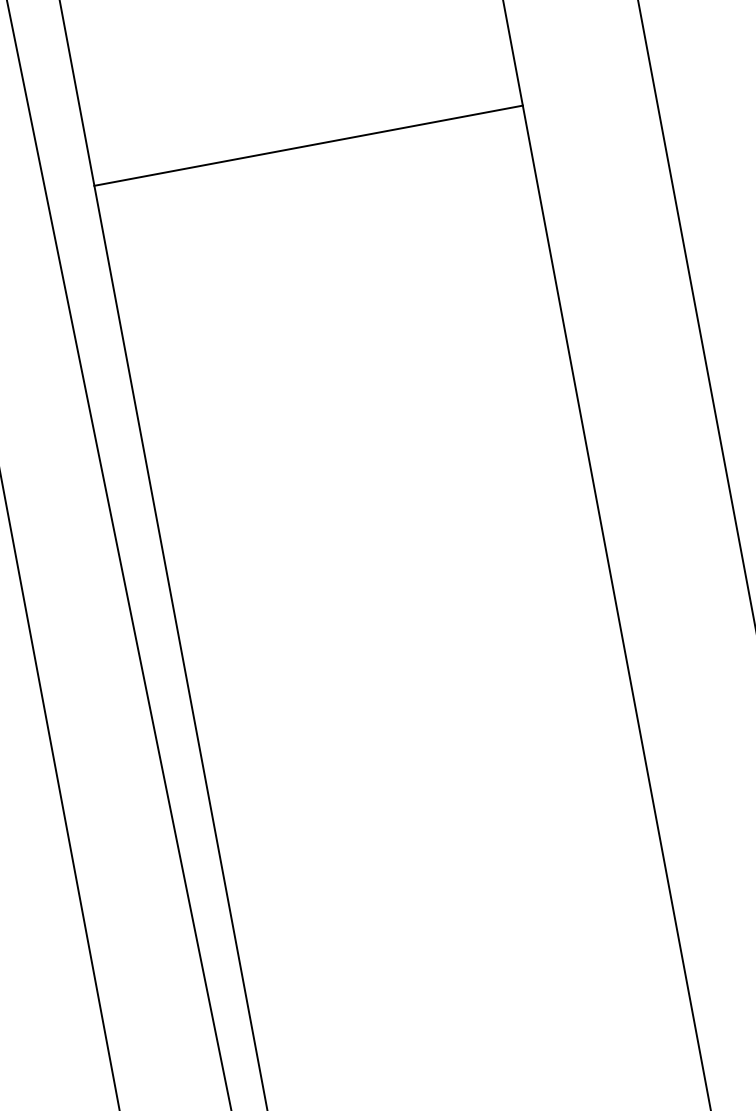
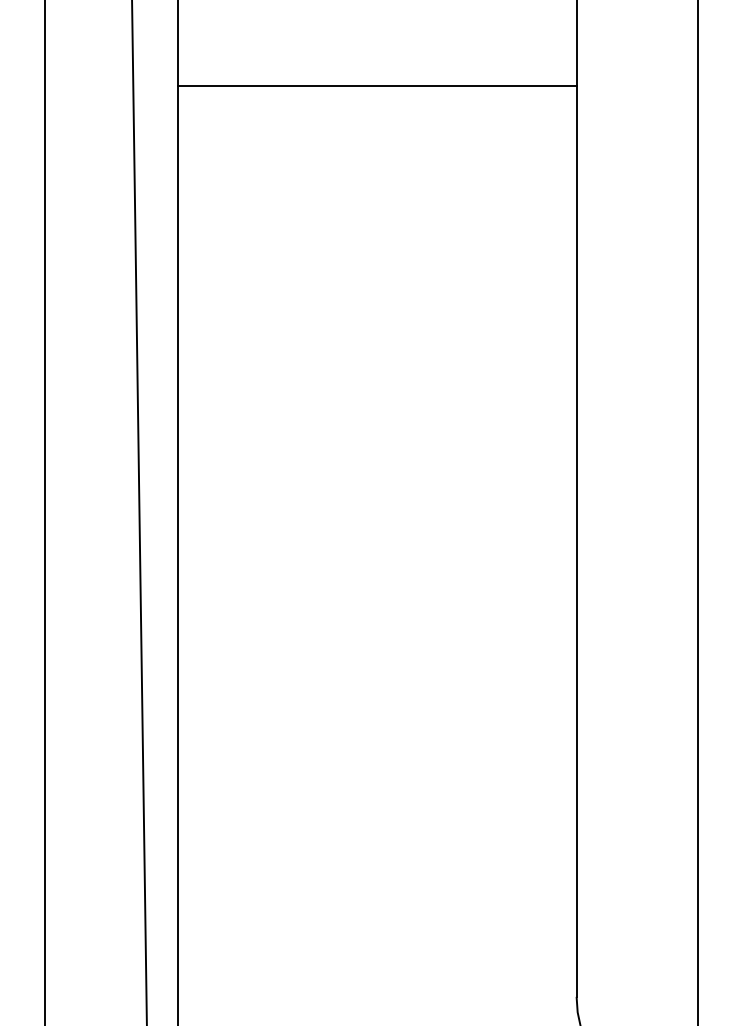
line: (307, 145) -> (376, 86), moved

